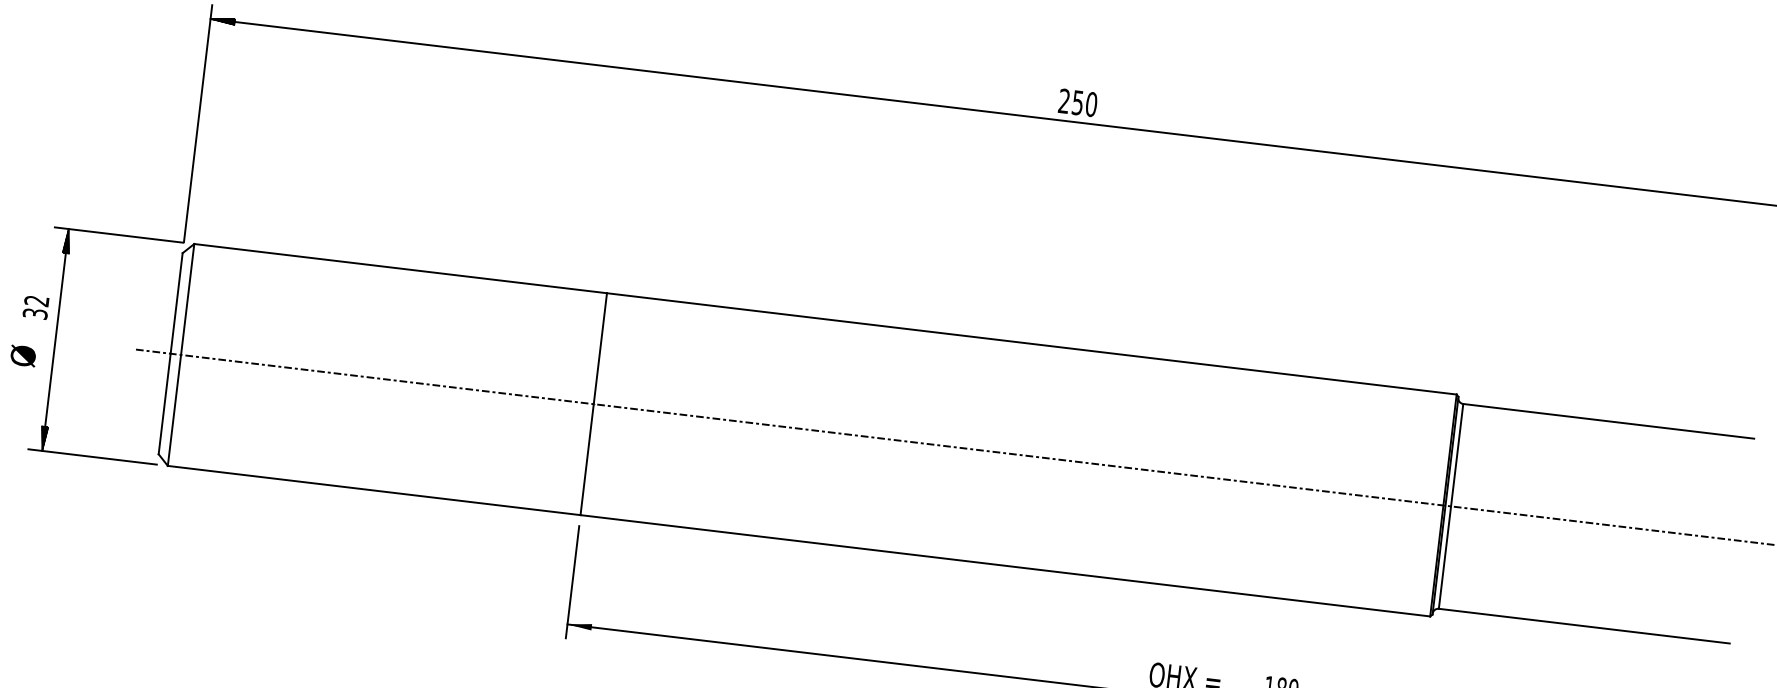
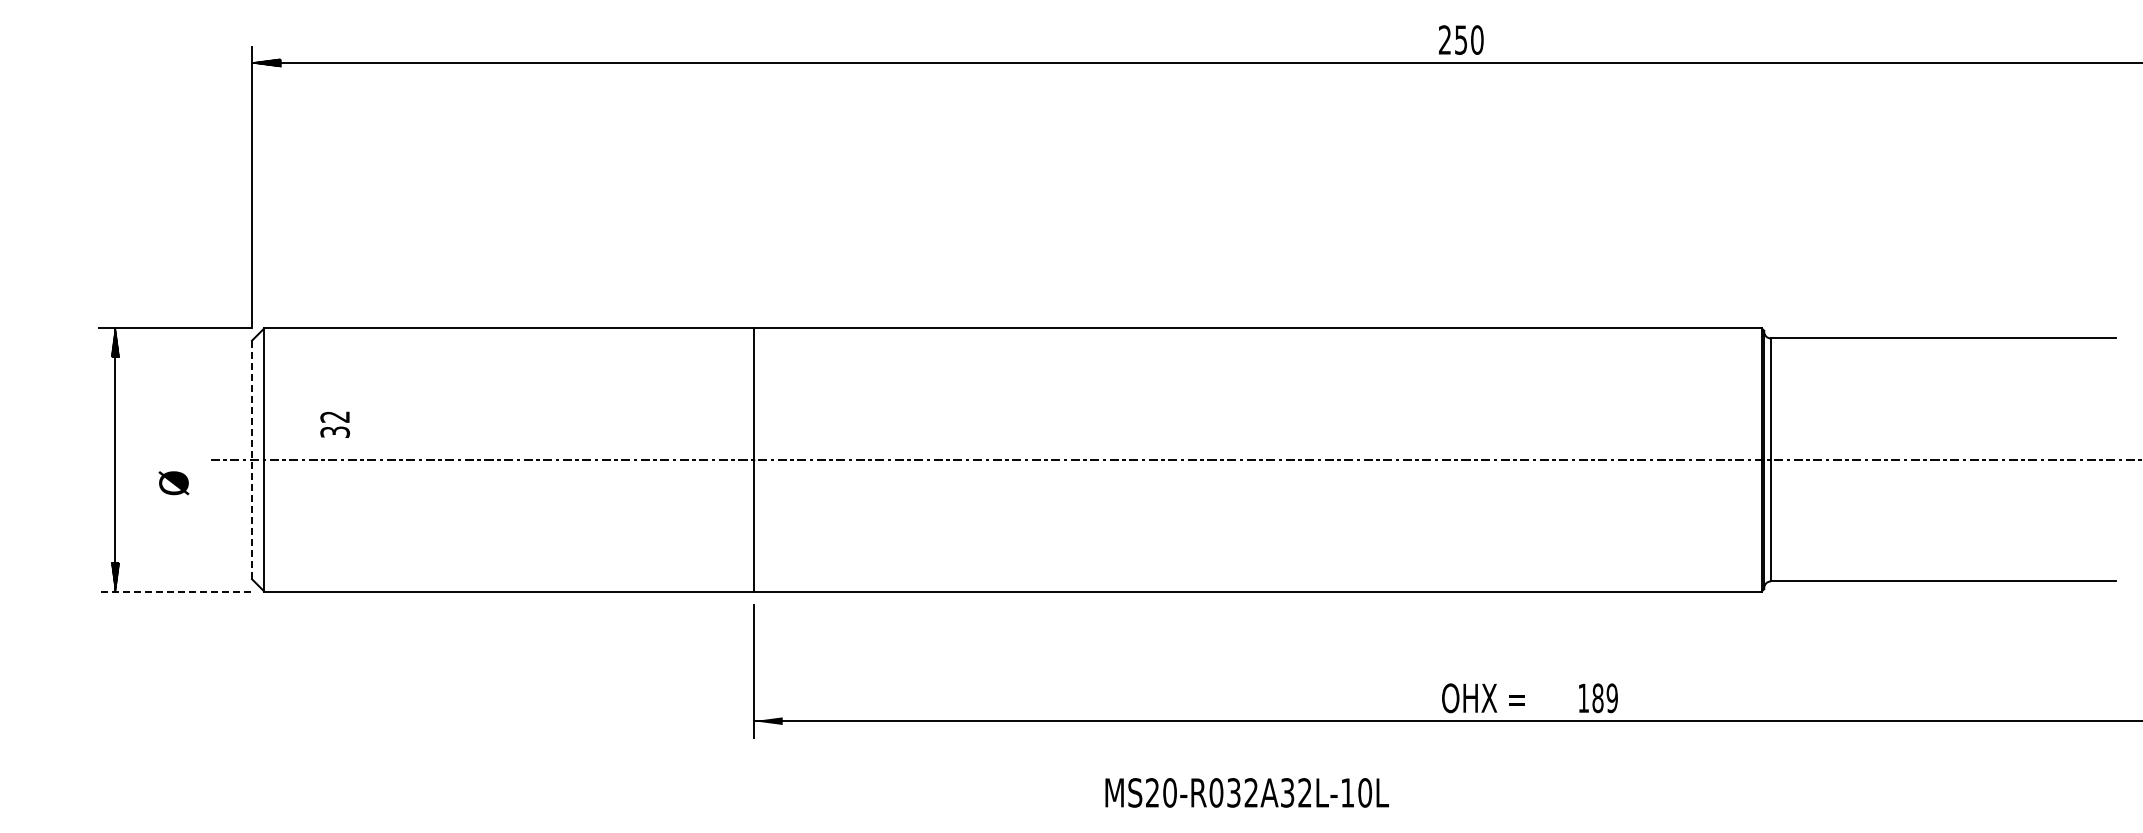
text: (1078, 102) -> (1461, 39), moved
text: (35, 307) -> (334, 424), moved
line: (171, 354) -> (252, 460), solid -> dashed
text: (22, 356) -> (173, 483), moved
line: (92, 456) -> (174, 591), solid -> dashed

